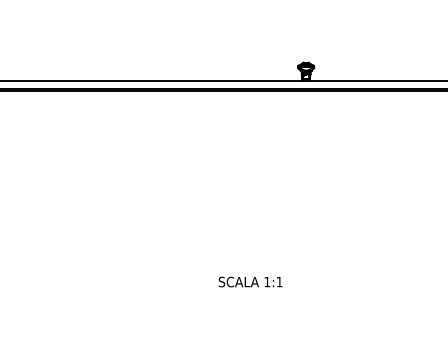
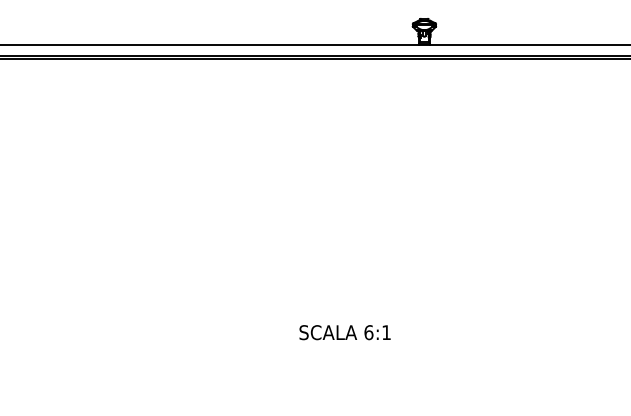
text: (267, 281) -> (369, 331), 1:1 -> 6:1

